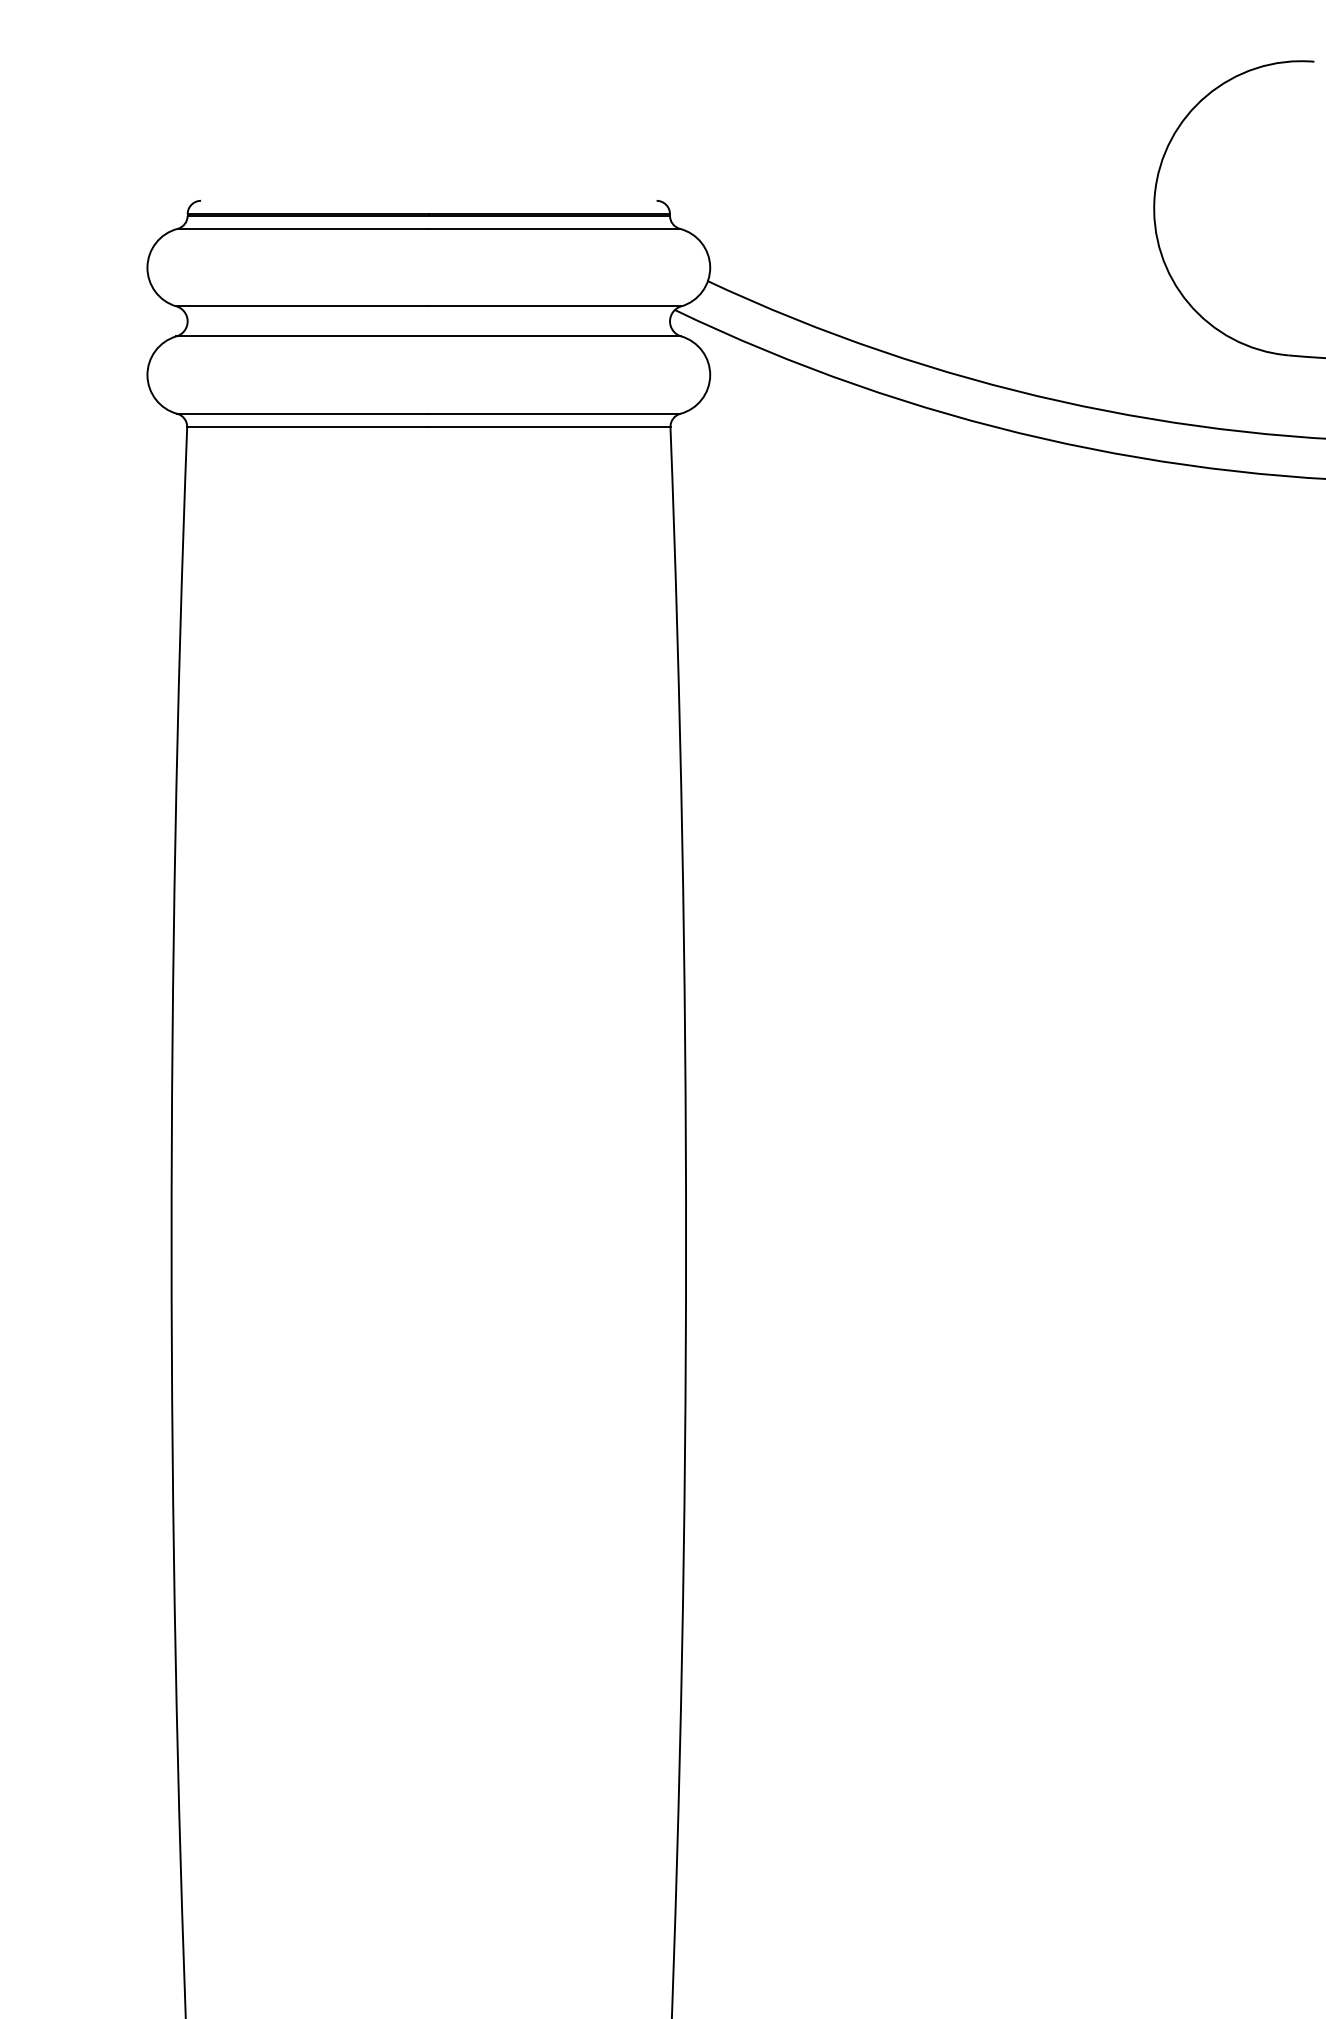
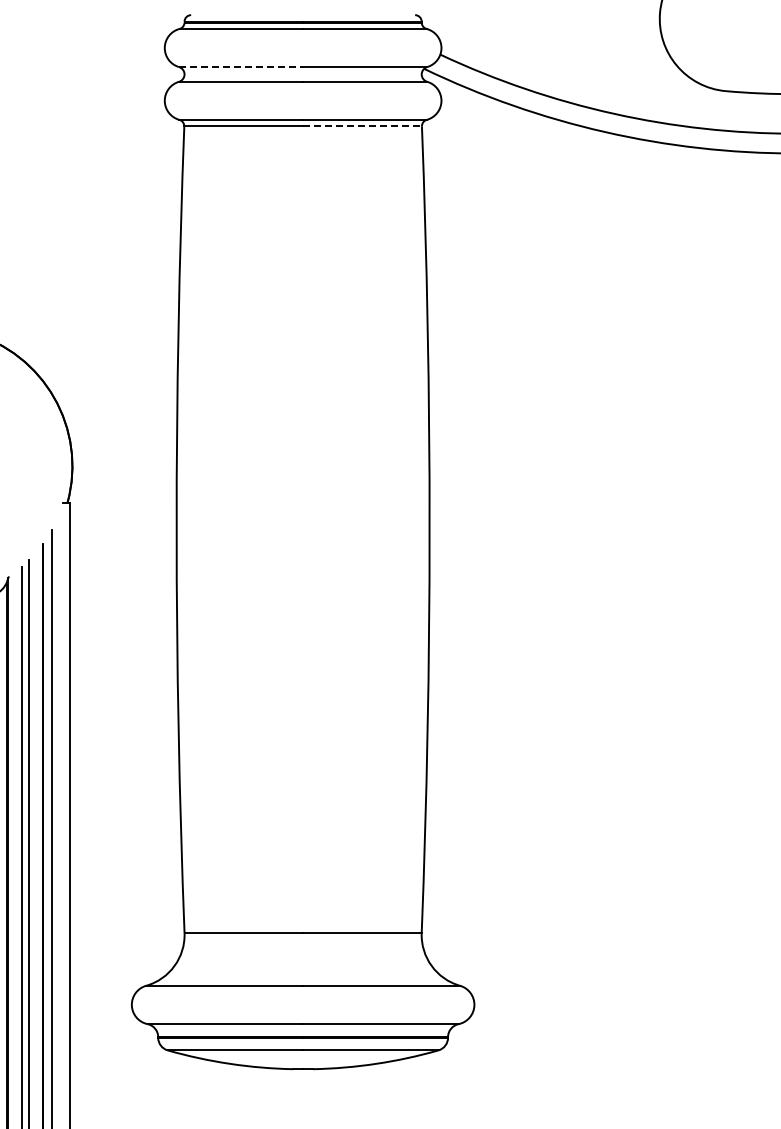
line: (303, 307) -> (241, 67), solid -> dashed
line: (551, 427) -> (363, 126), solid -> dashed

